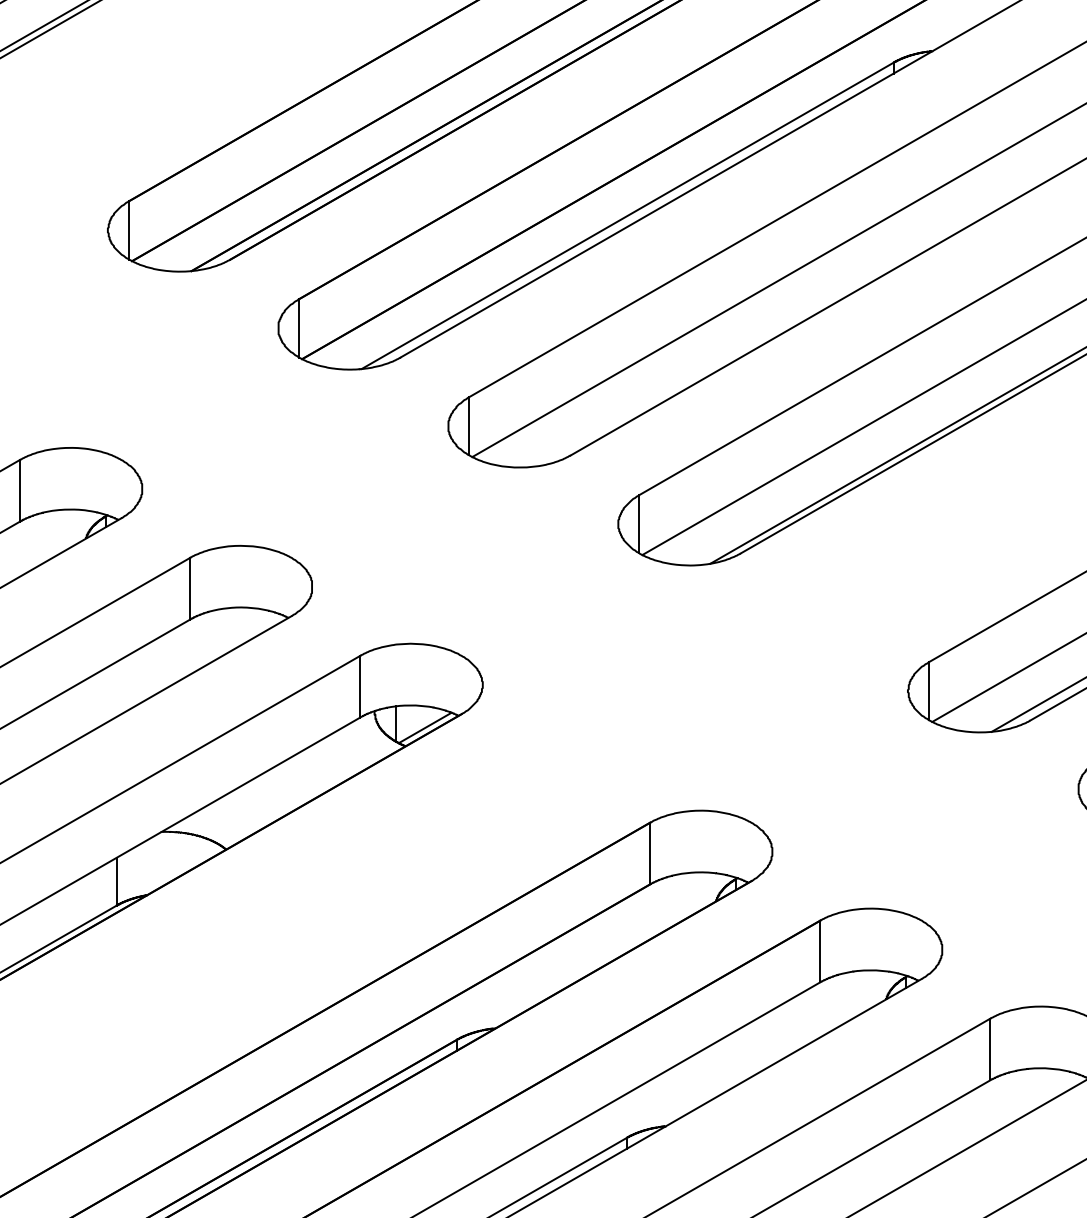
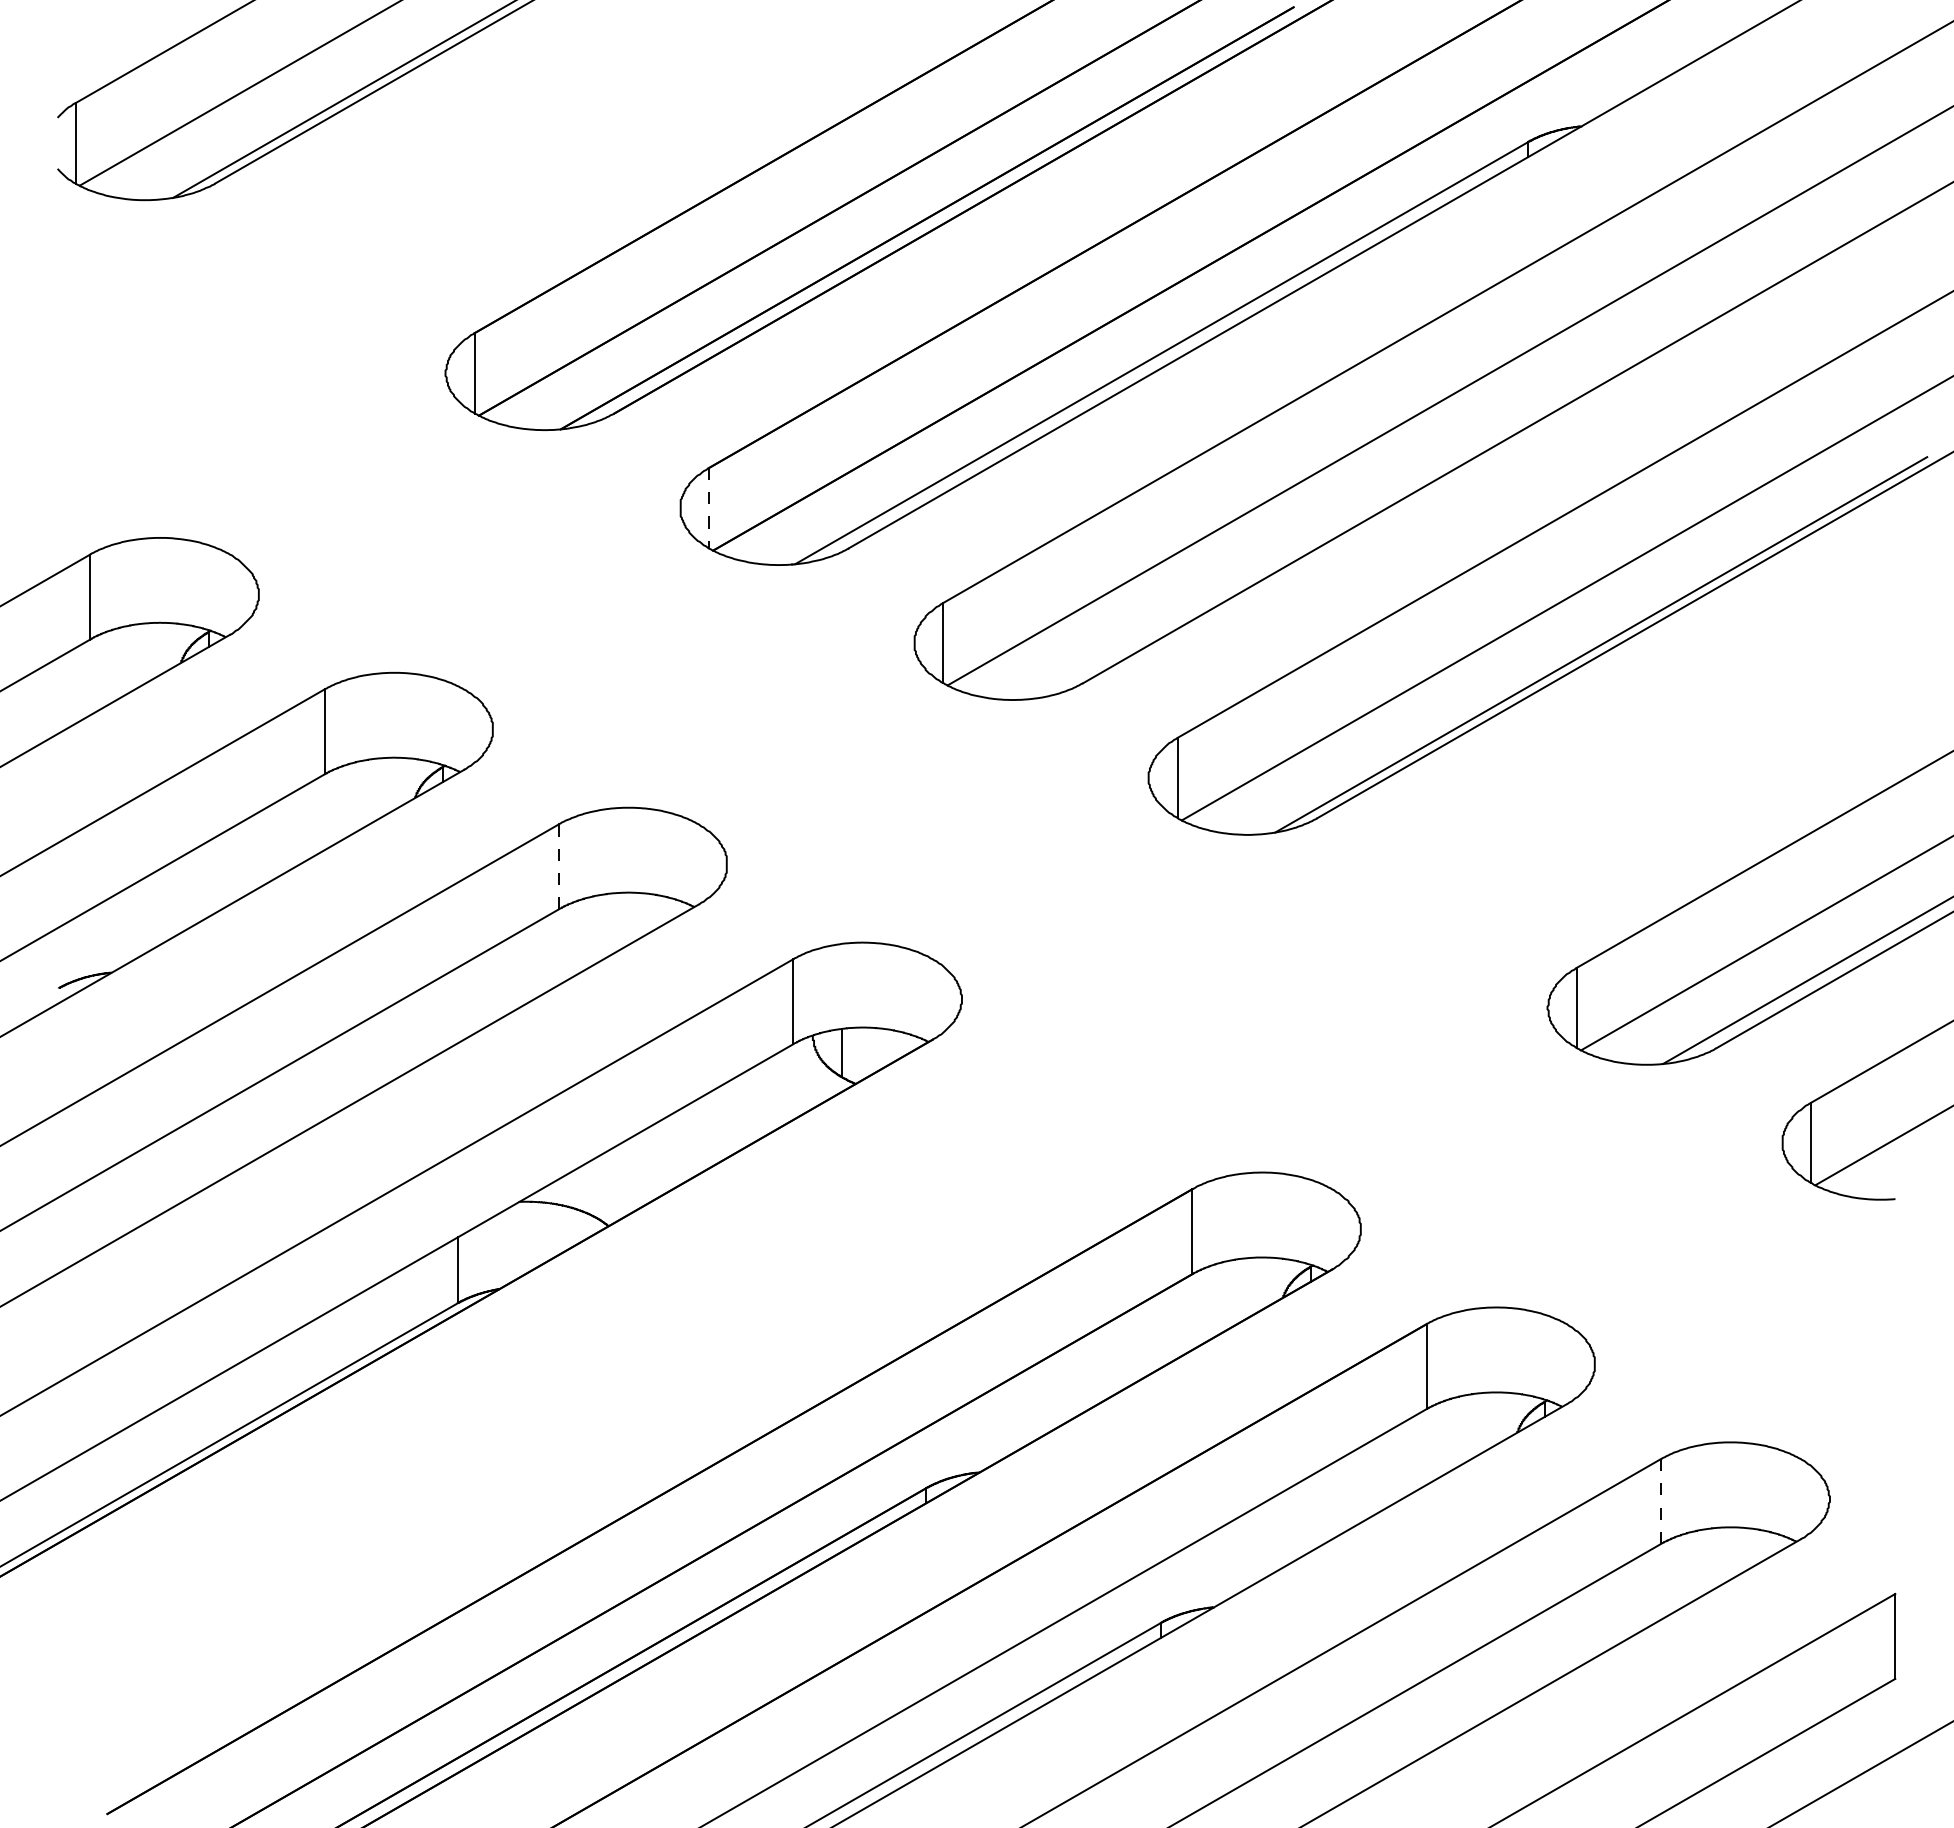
line: (299, 328) -> (709, 508), solid -> dashed
line: (189, 589) -> (558, 867), solid -> dashed
line: (425, 727) -> (882, 1058), removed
line: (990, 1050) -> (1661, 1502), solid -> dashed

